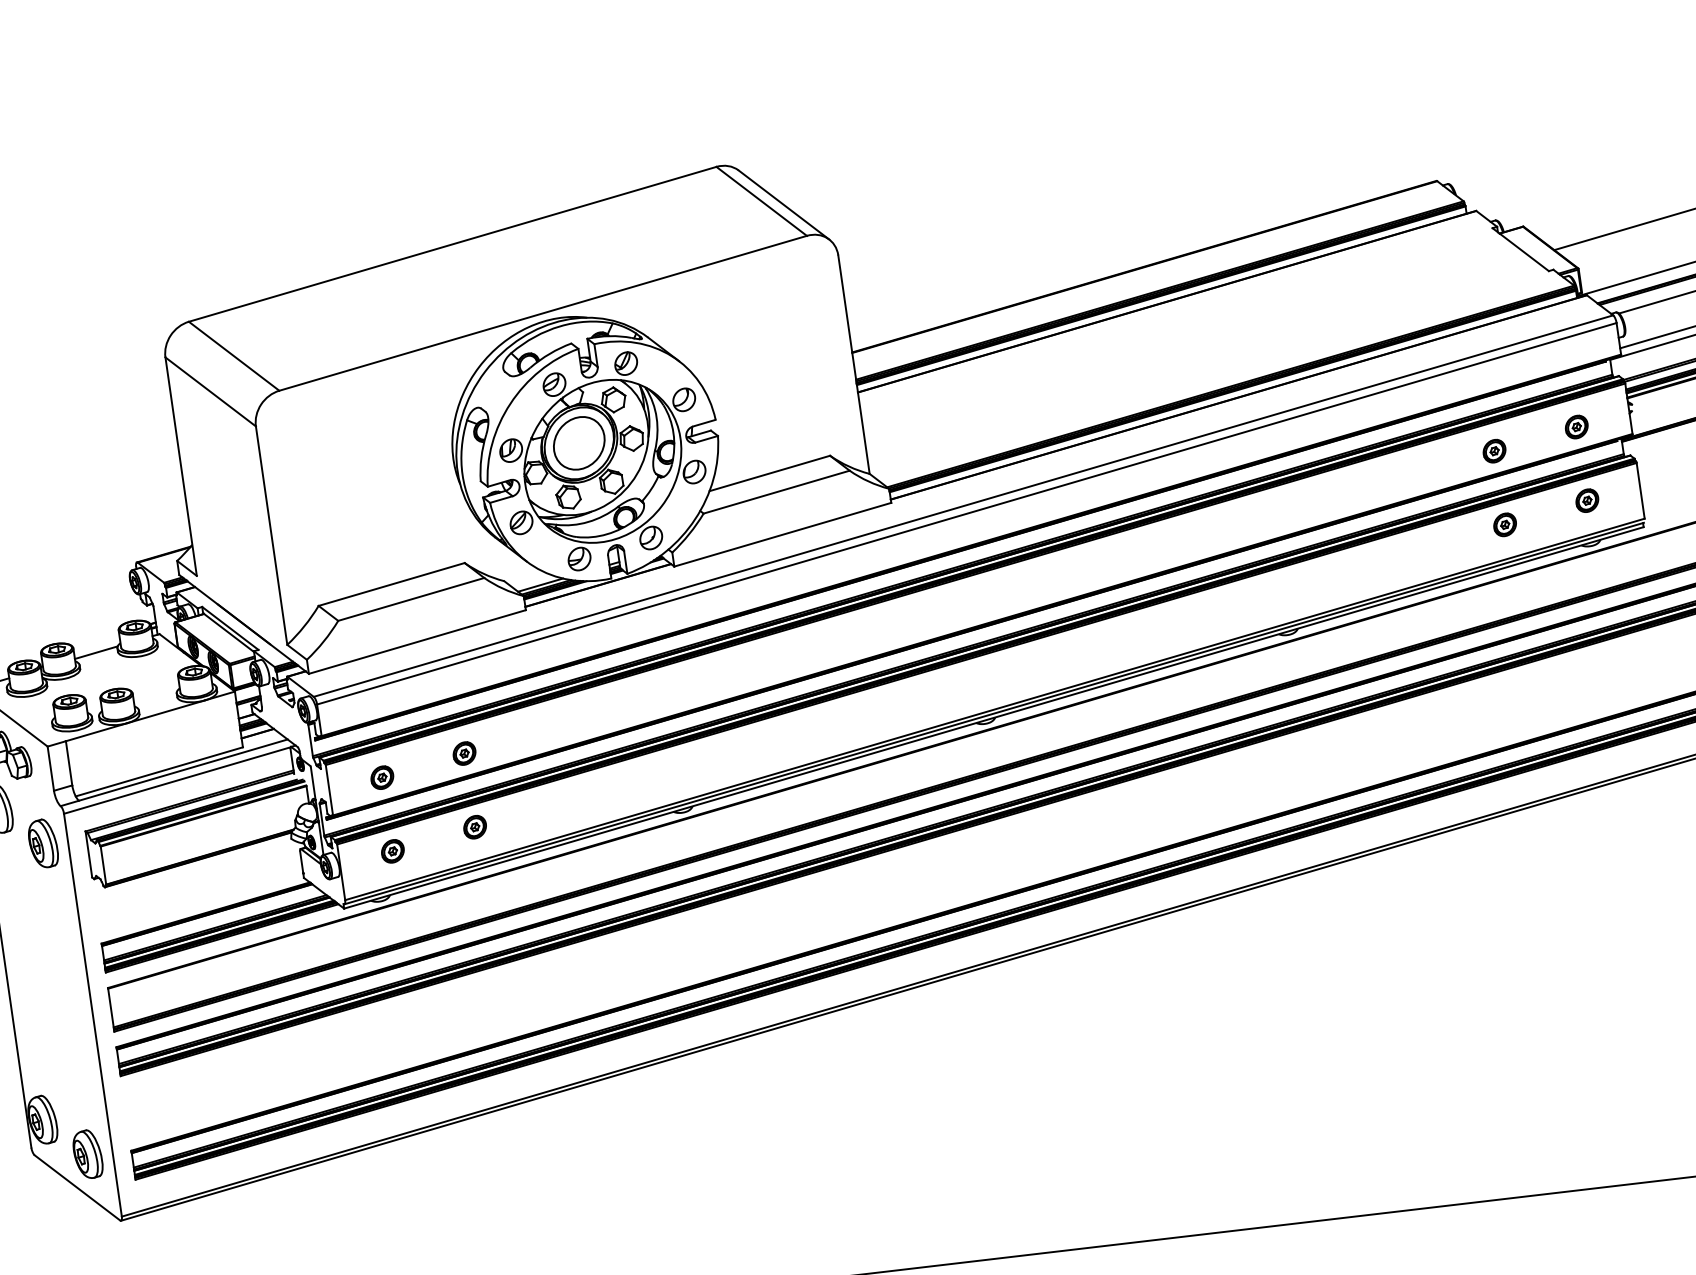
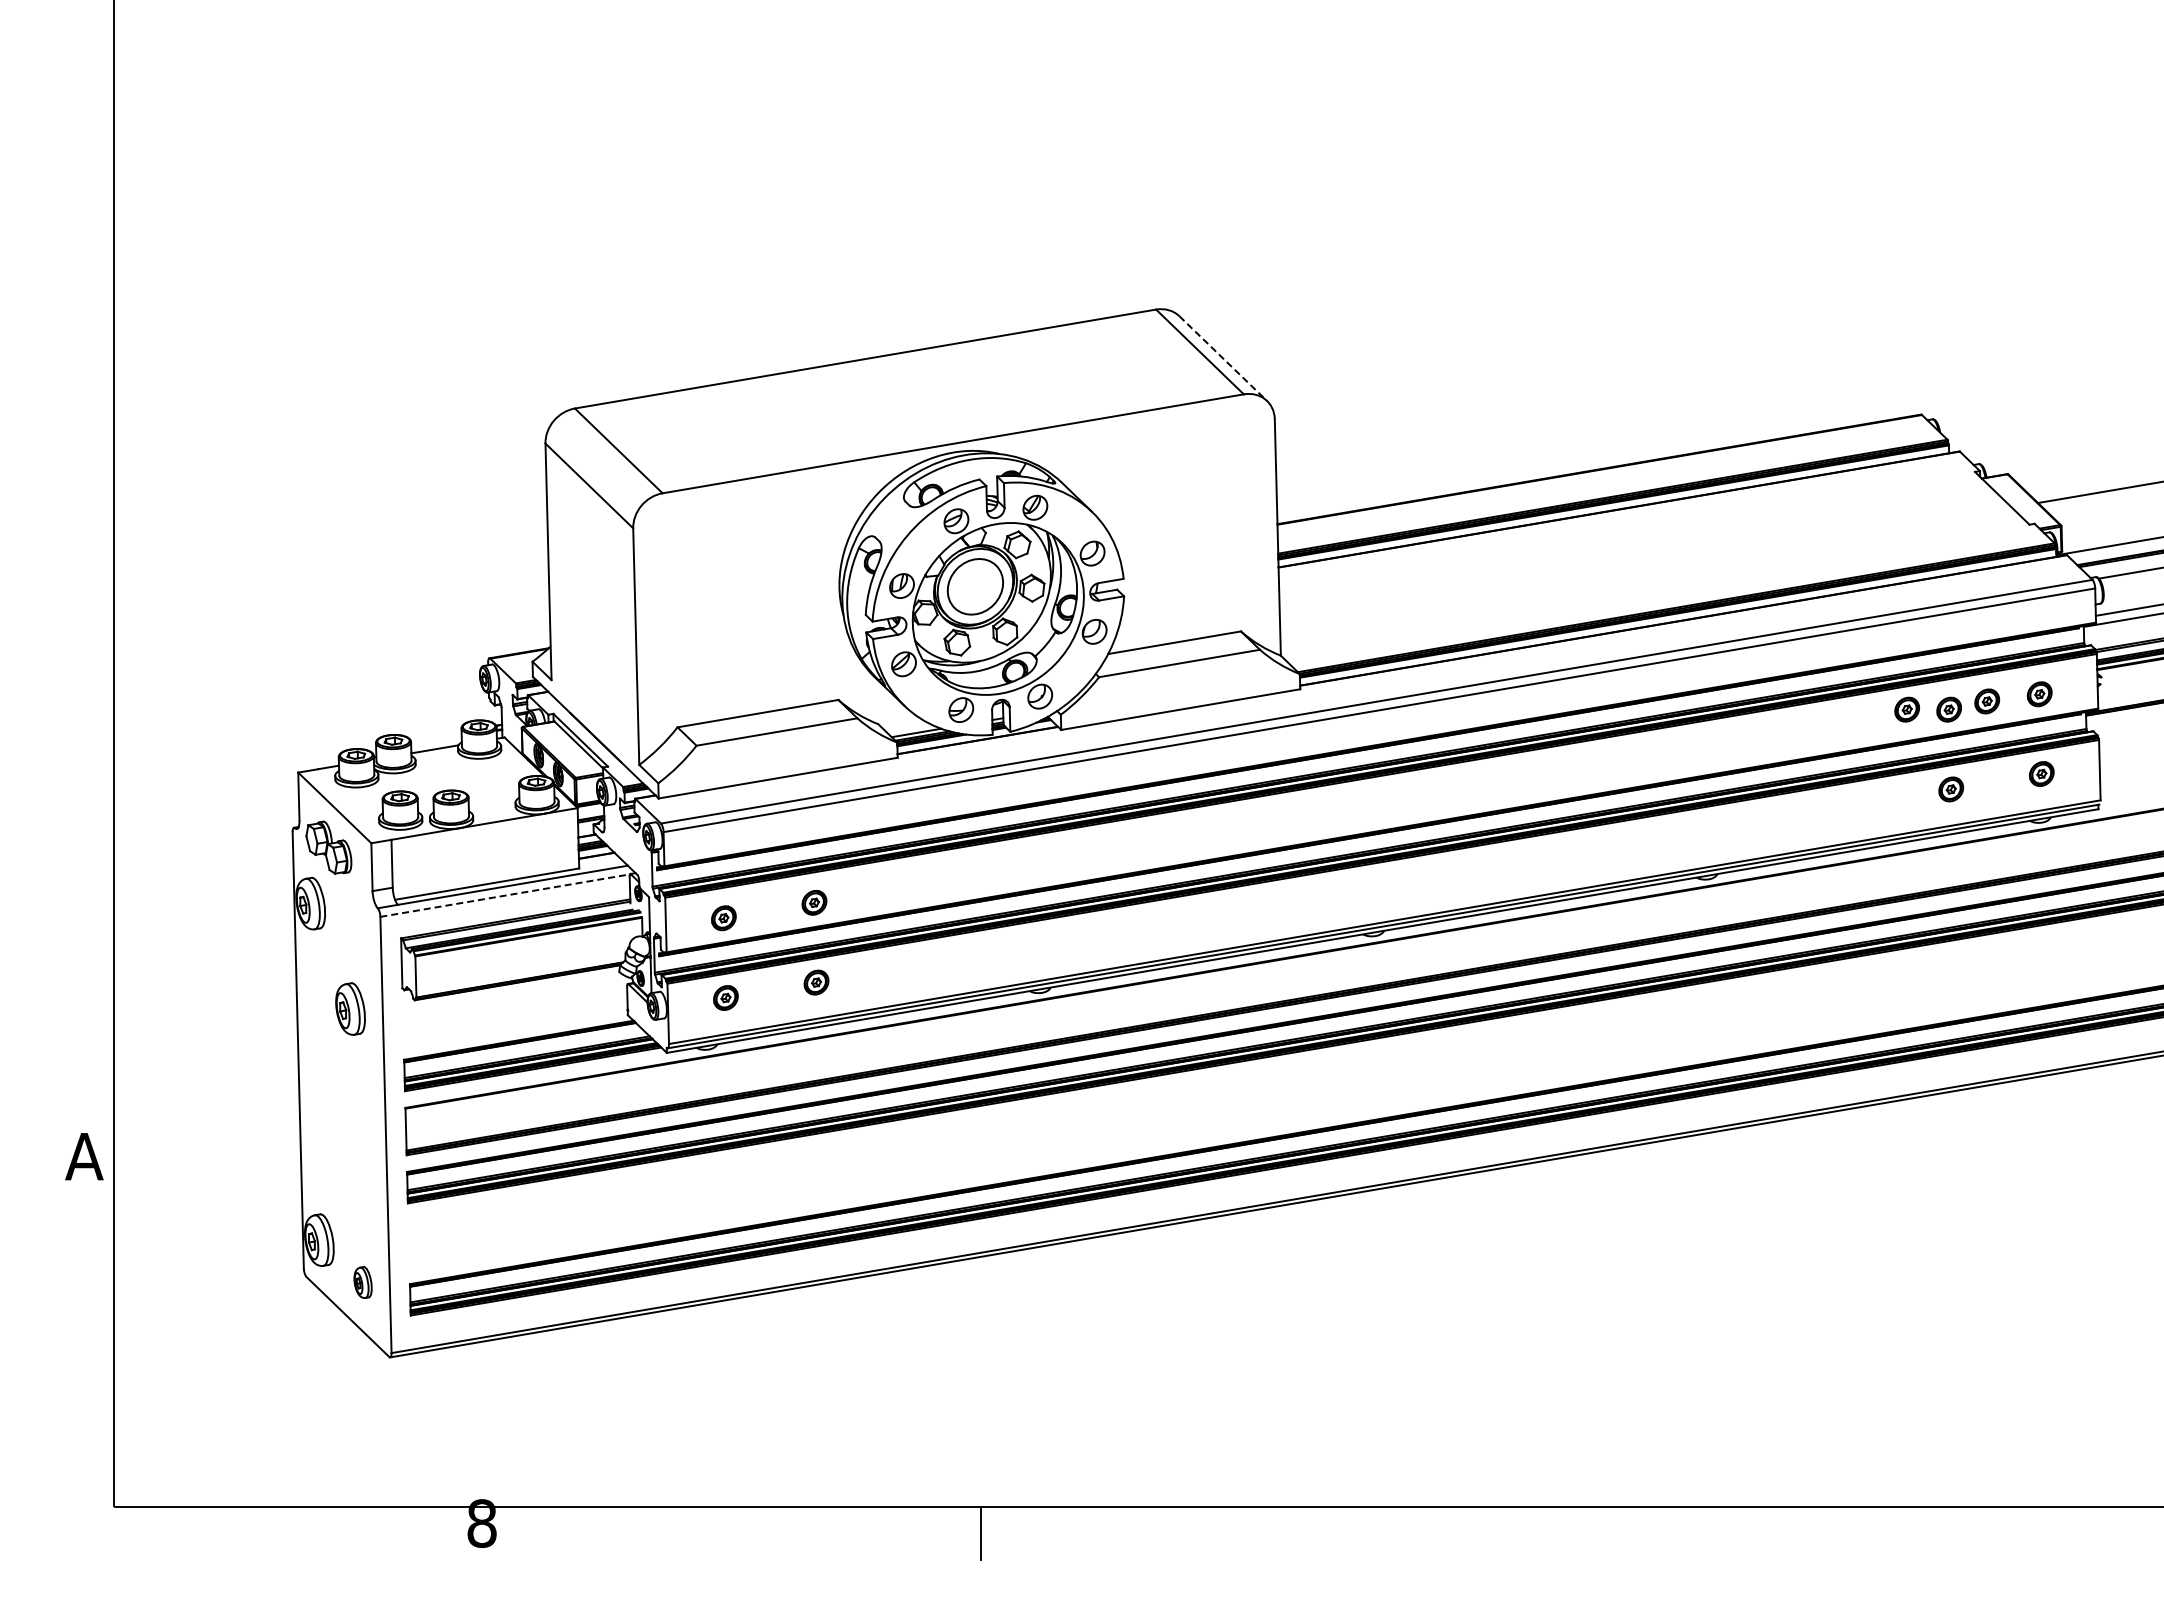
line: (784, 204) -> (1223, 358), solid -> dashed
part: (1529, 439) -> (1987, 701), added
part: (1454, 455) -> (1906, 709), added
line: (177, 780) -> (505, 895), solid -> dashed
part: (43, 843) -> (350, 1008), moved
part: (87, 1154) -> (362, 1282), size x0.6

